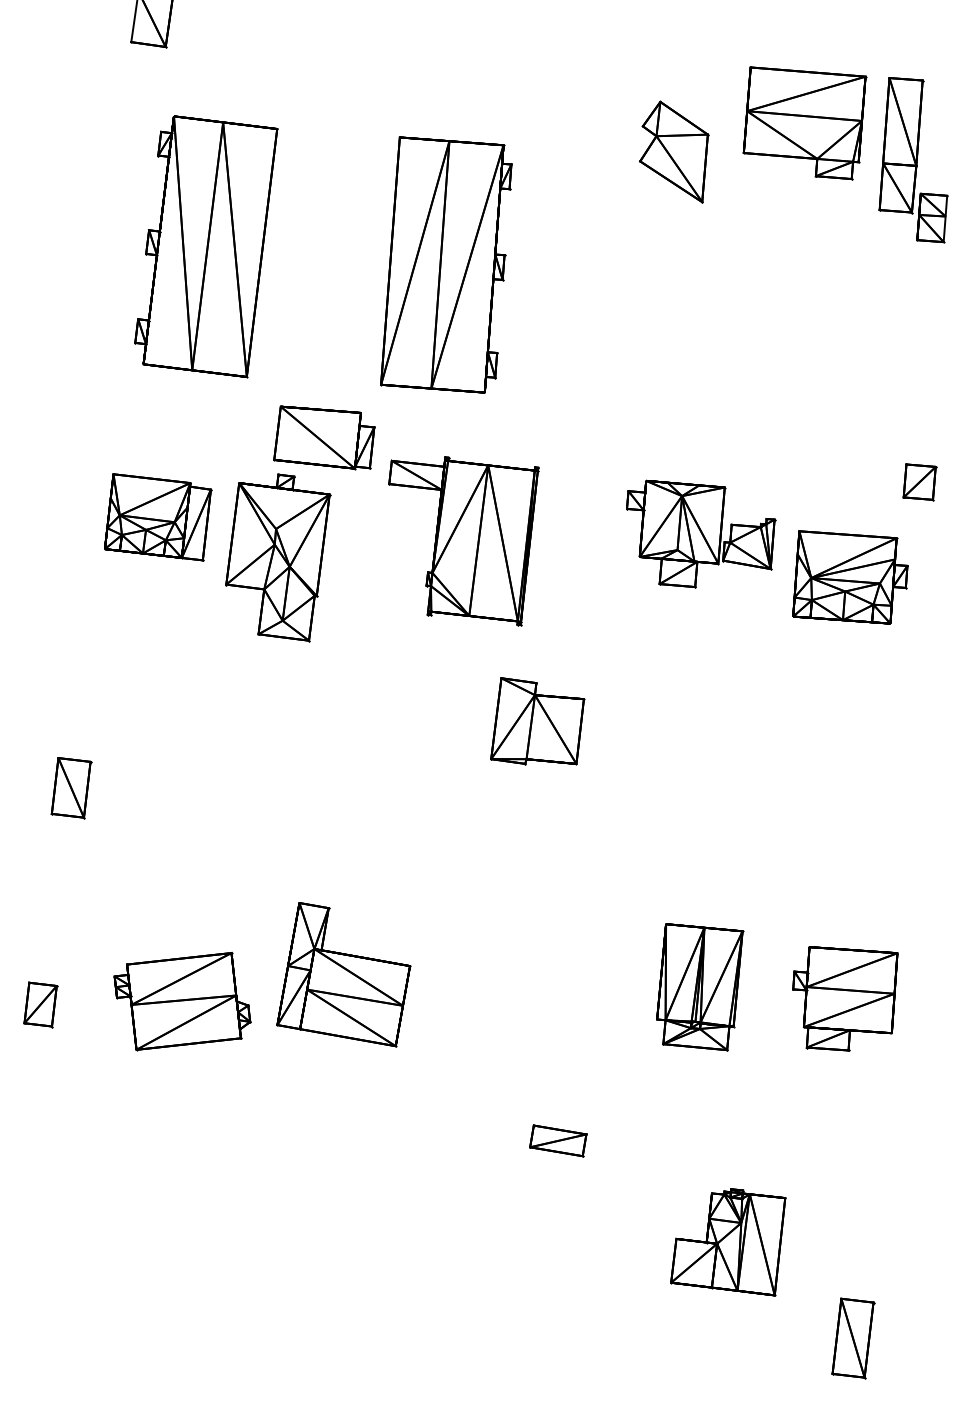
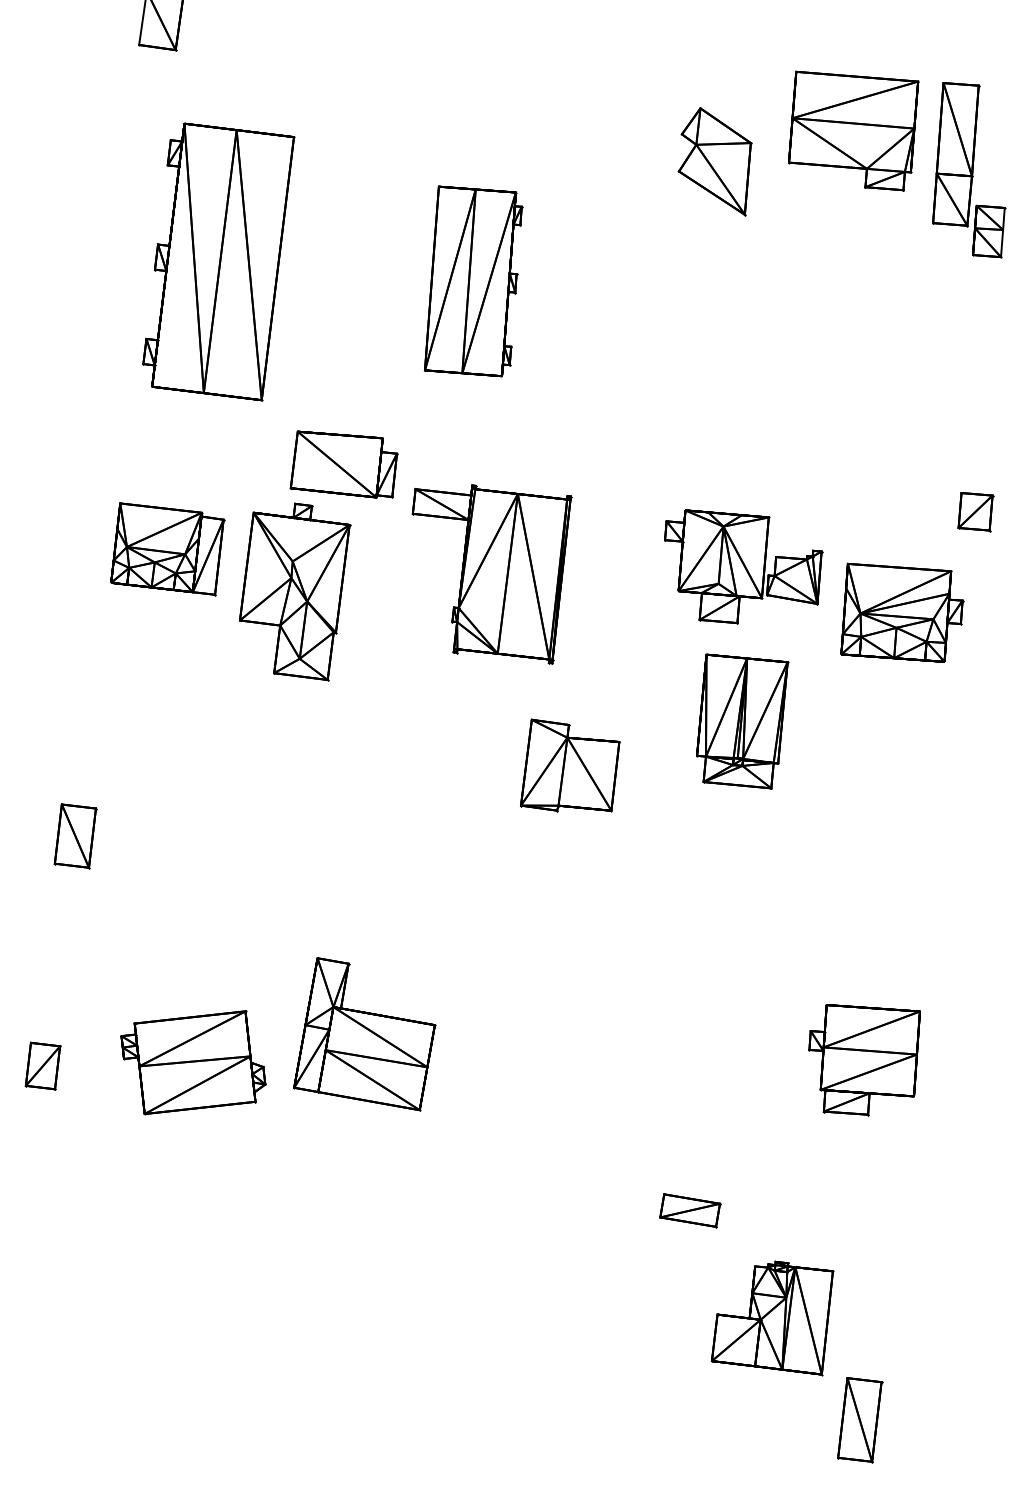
part: (446, 265) -> (473, 281), size x0.7
part: (699, 987) -> (742, 721), moved
part: (845, 999) -> (864, 1060), moved
part: (558, 1140) -> (690, 1210), moved
part: (853, 1338) -> (860, 1420), moved

